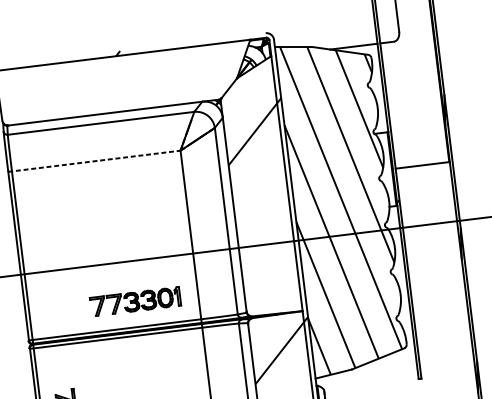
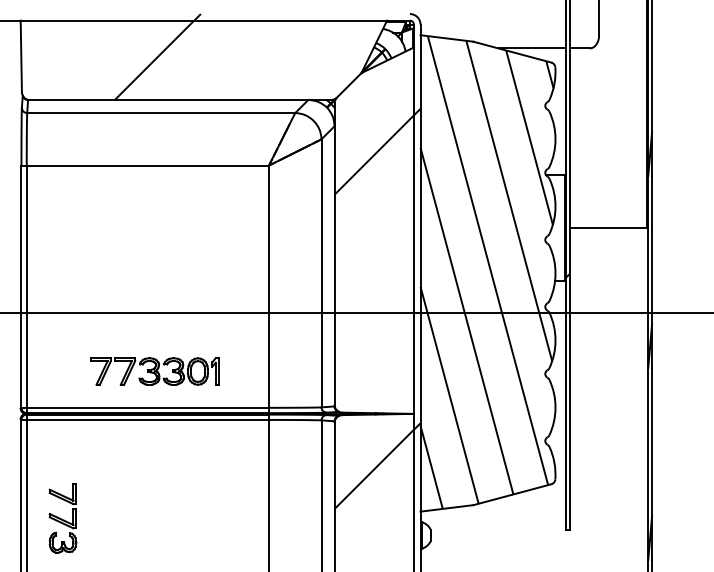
hatch: (91, 87) -> (154, 60), added
line: (94, 161) -> (145, 165), dashed -> solid
part: (135, 301) -> (154, 371), moved

